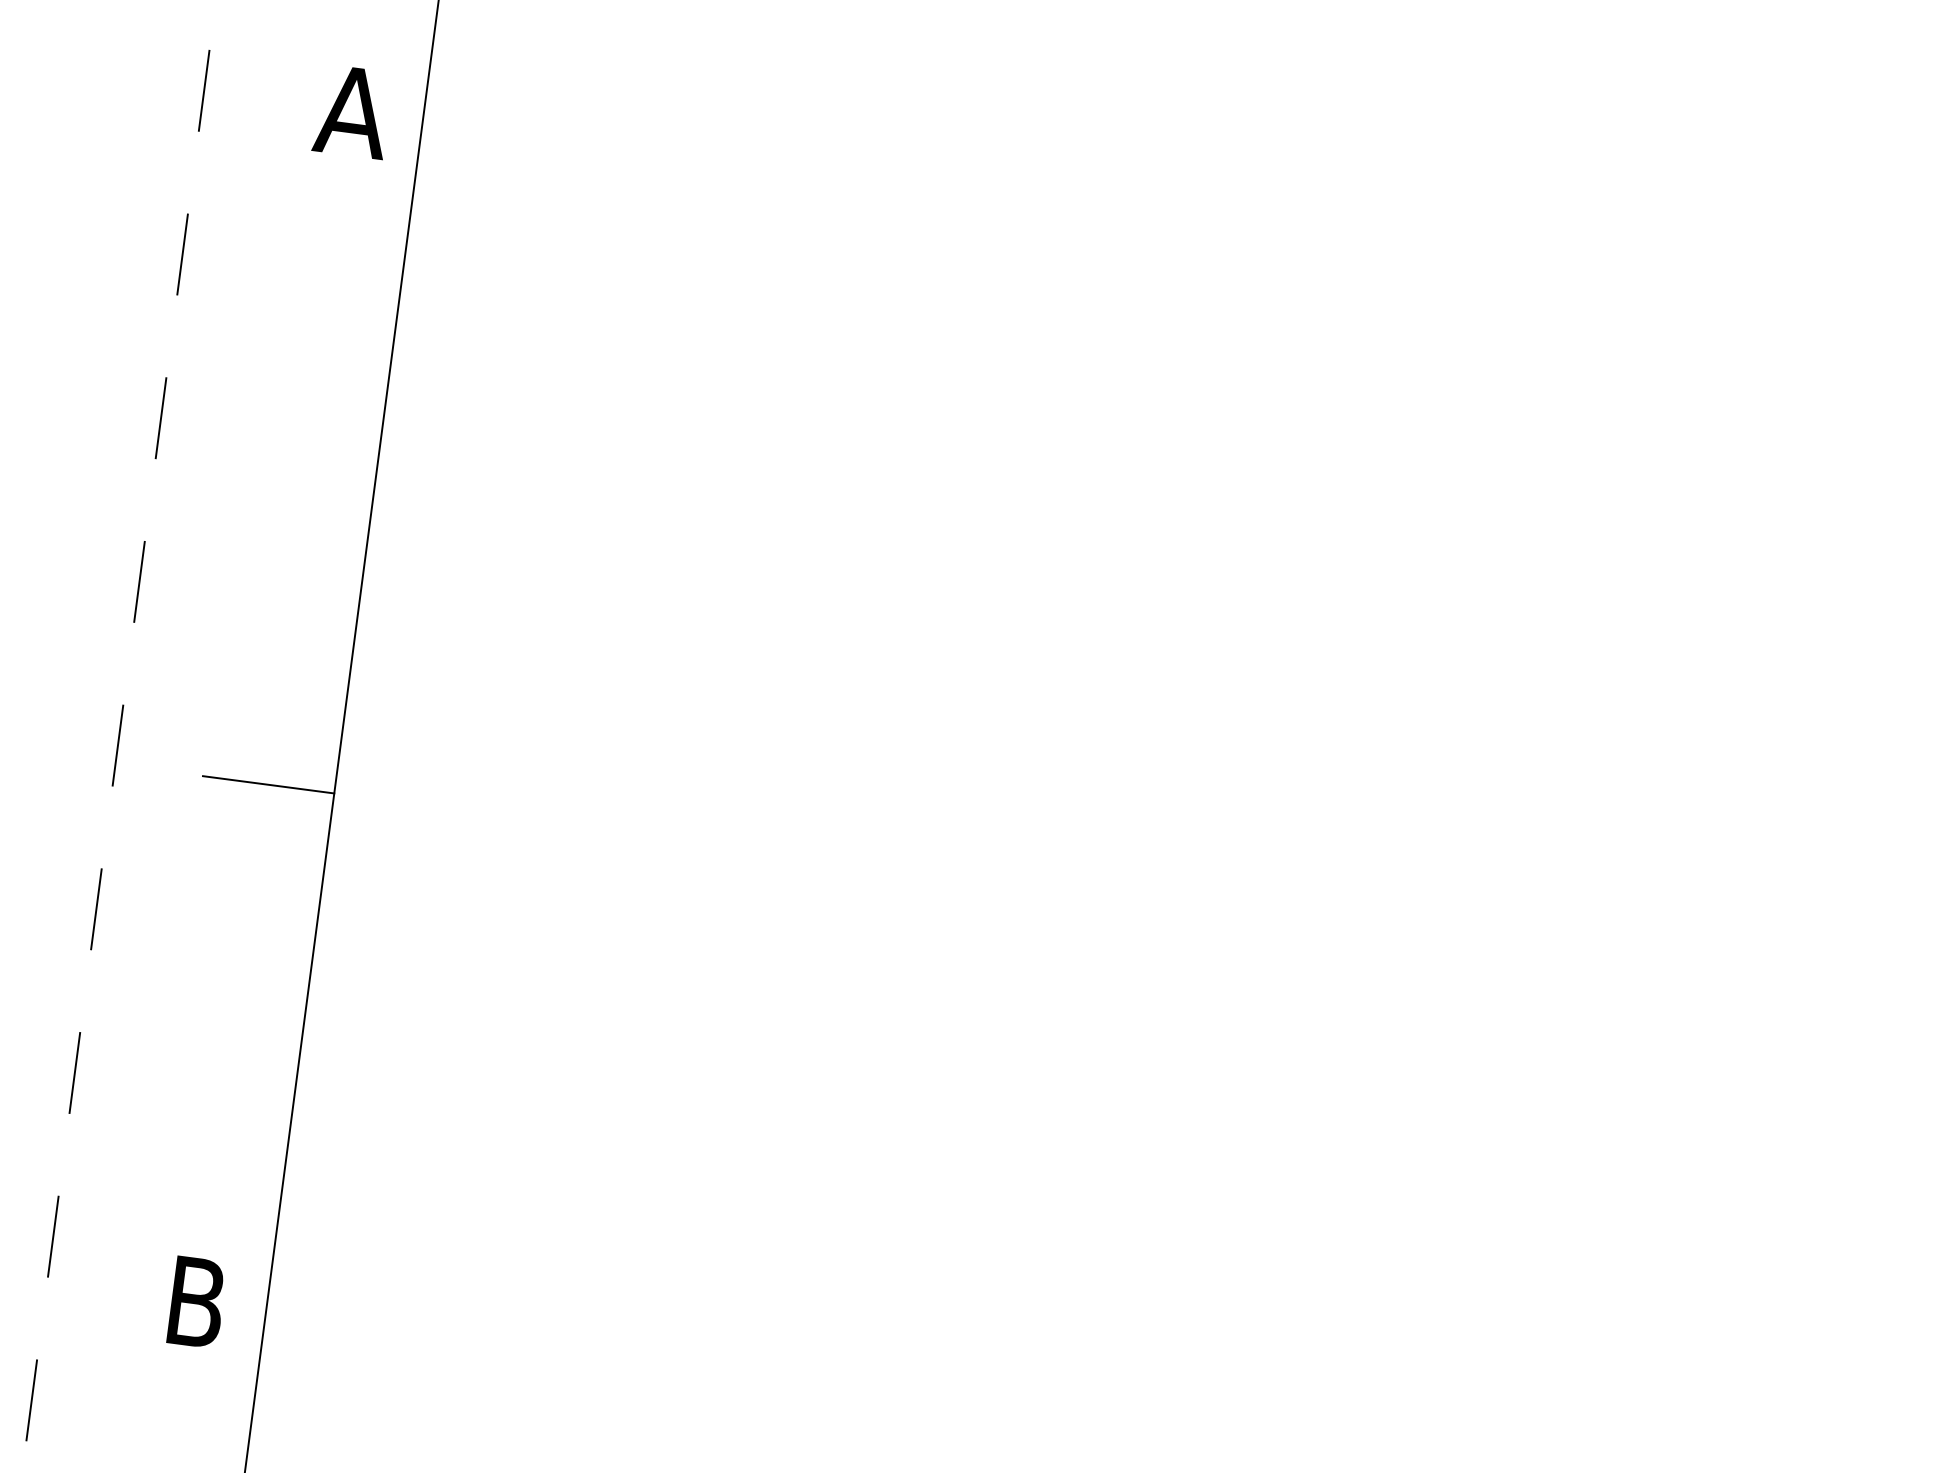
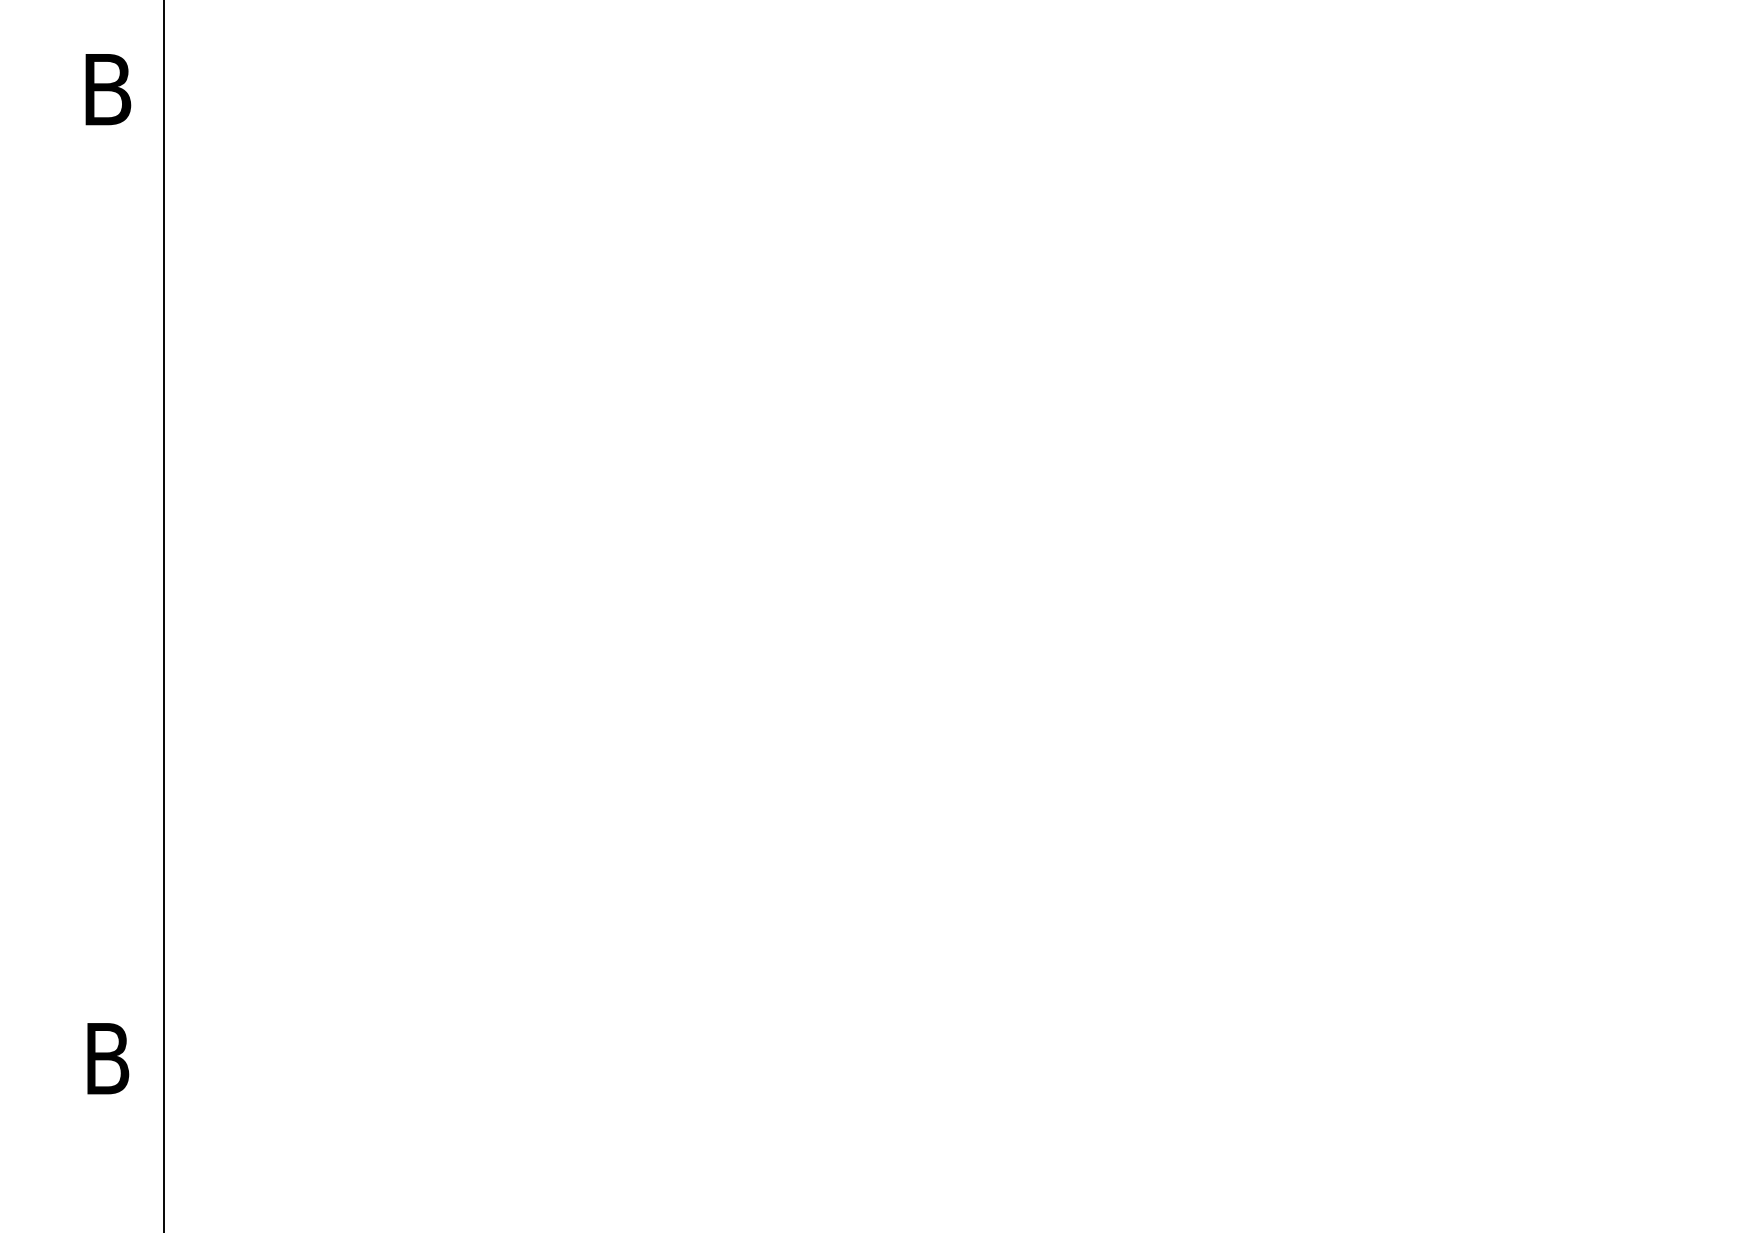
text: (353, 111) -> (107, 89), A -> B
line: (268, 784) -> (110, 636), removed

